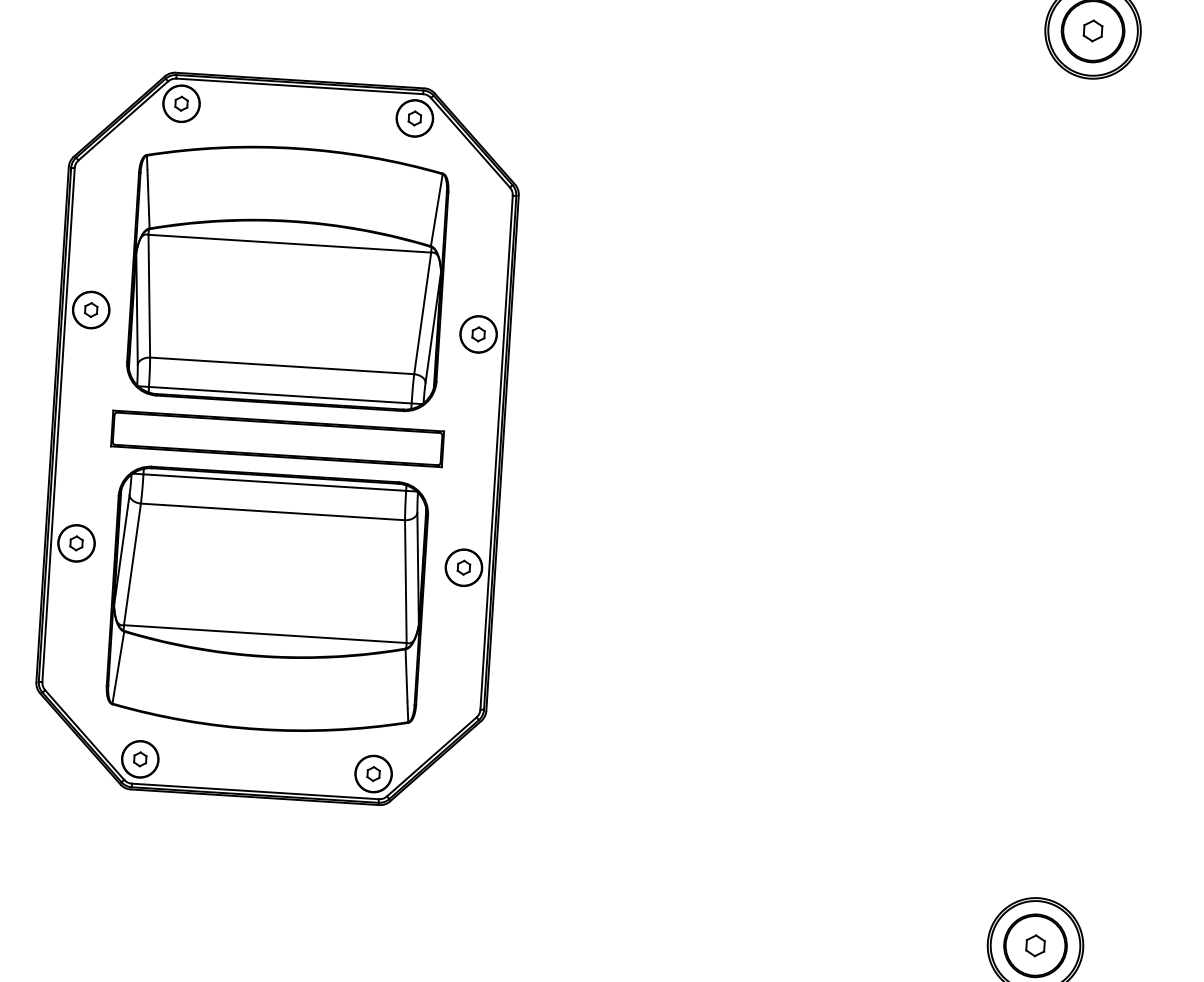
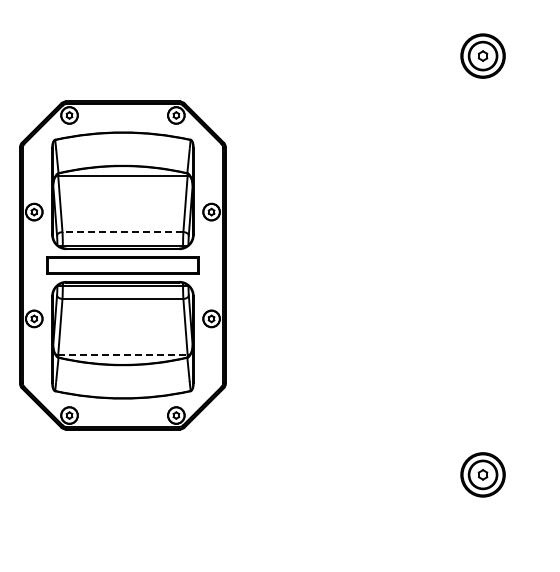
line: (281, 366) -> (122, 232), solid -> dashed
line: (264, 633) -> (122, 354), solid -> dashed

